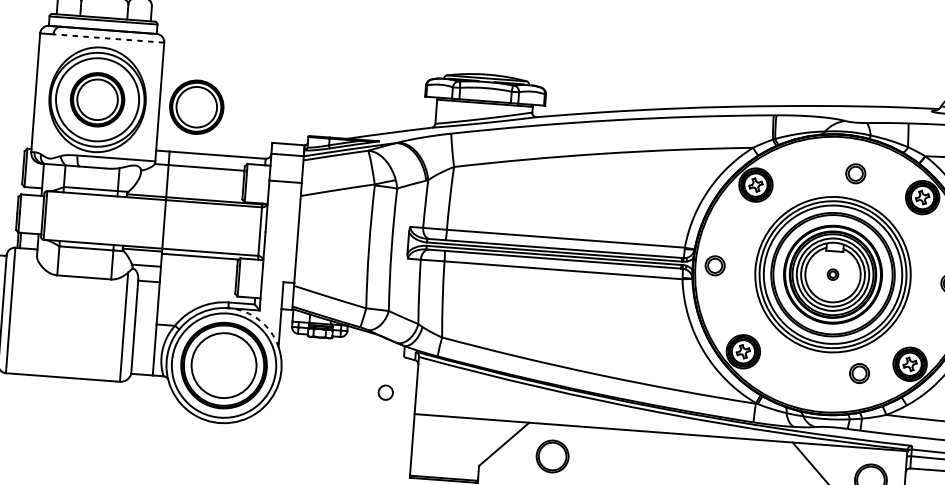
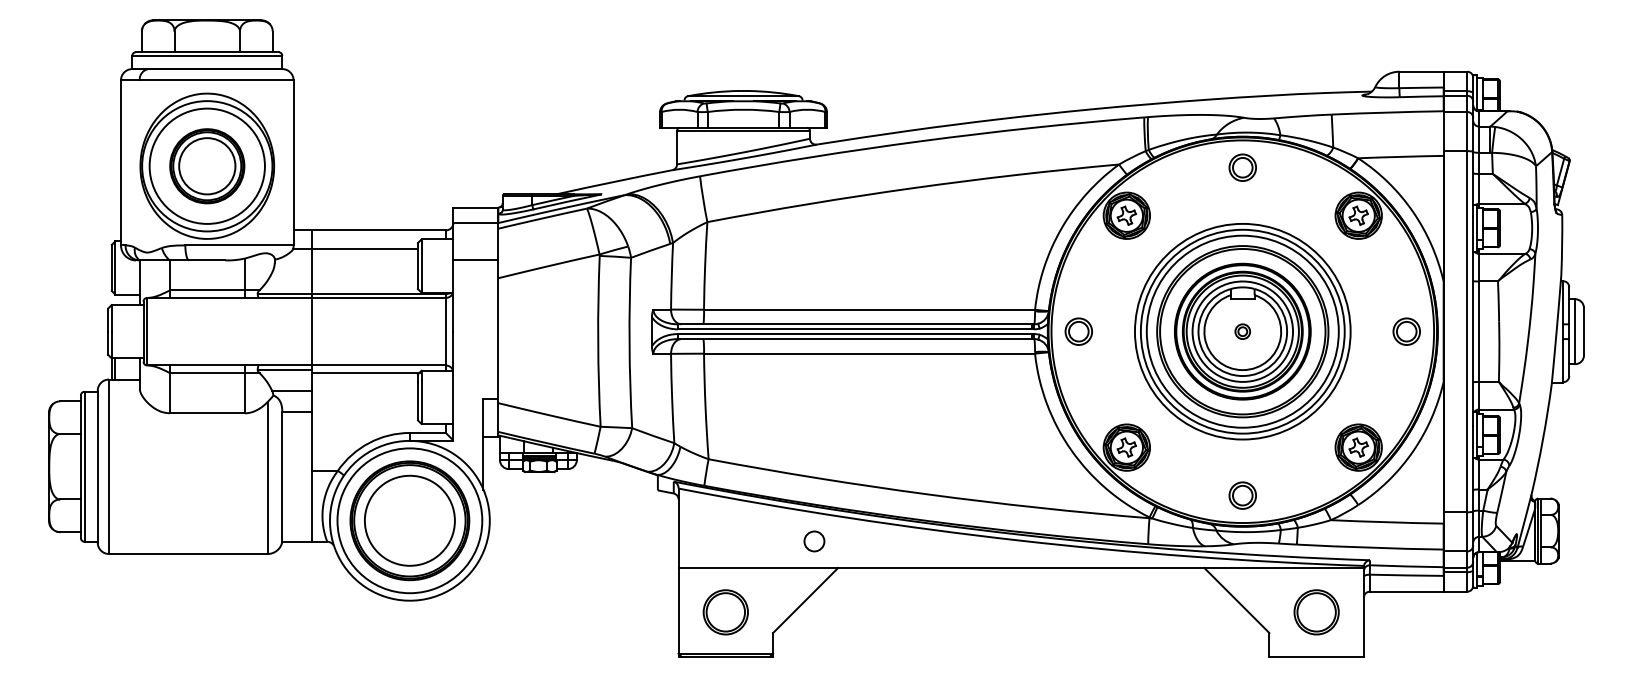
line: (108, 38) -> (216, 80), dashed -> solid
part: (196, 107) -> (345, 166), removed
part: (855, 173) -> (1242, 167), moved
arc: (258, 320) -> (453, 454), dashed -> solid
part: (859, 373) -> (1242, 495), moved
circle: (385, 392) -> (814, 541), moved
part: (552, 456) -> (725, 612), moved

